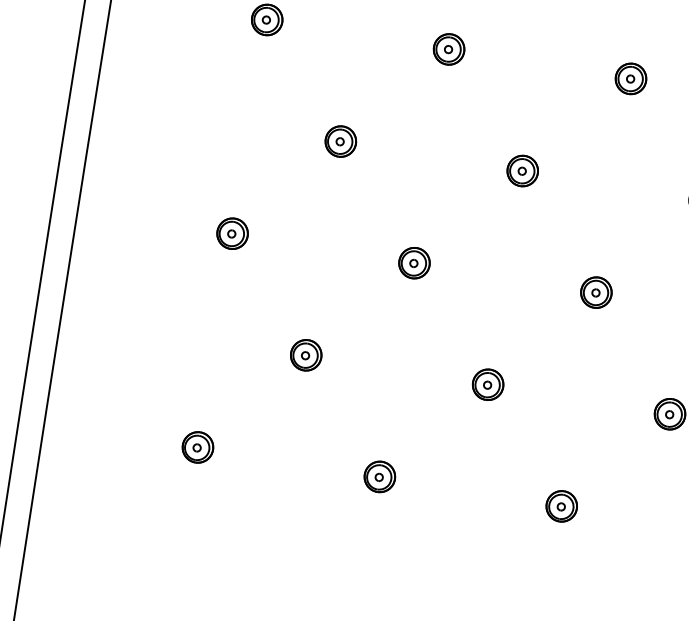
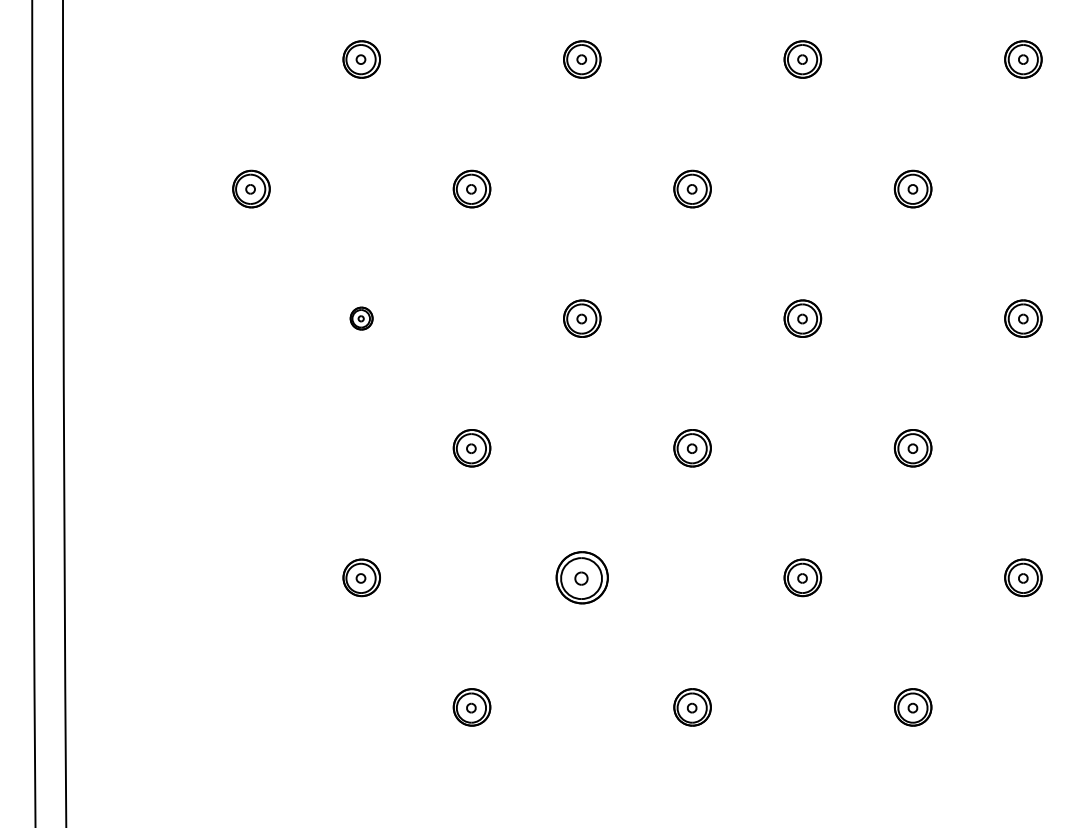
part: (340, 141) -> (361, 318), size x0.6
part: (232, 233) -> (251, 448), removed
part: (488, 384) -> (582, 577), size x1.4
part: (197, 447) -> (251, 707), removed

